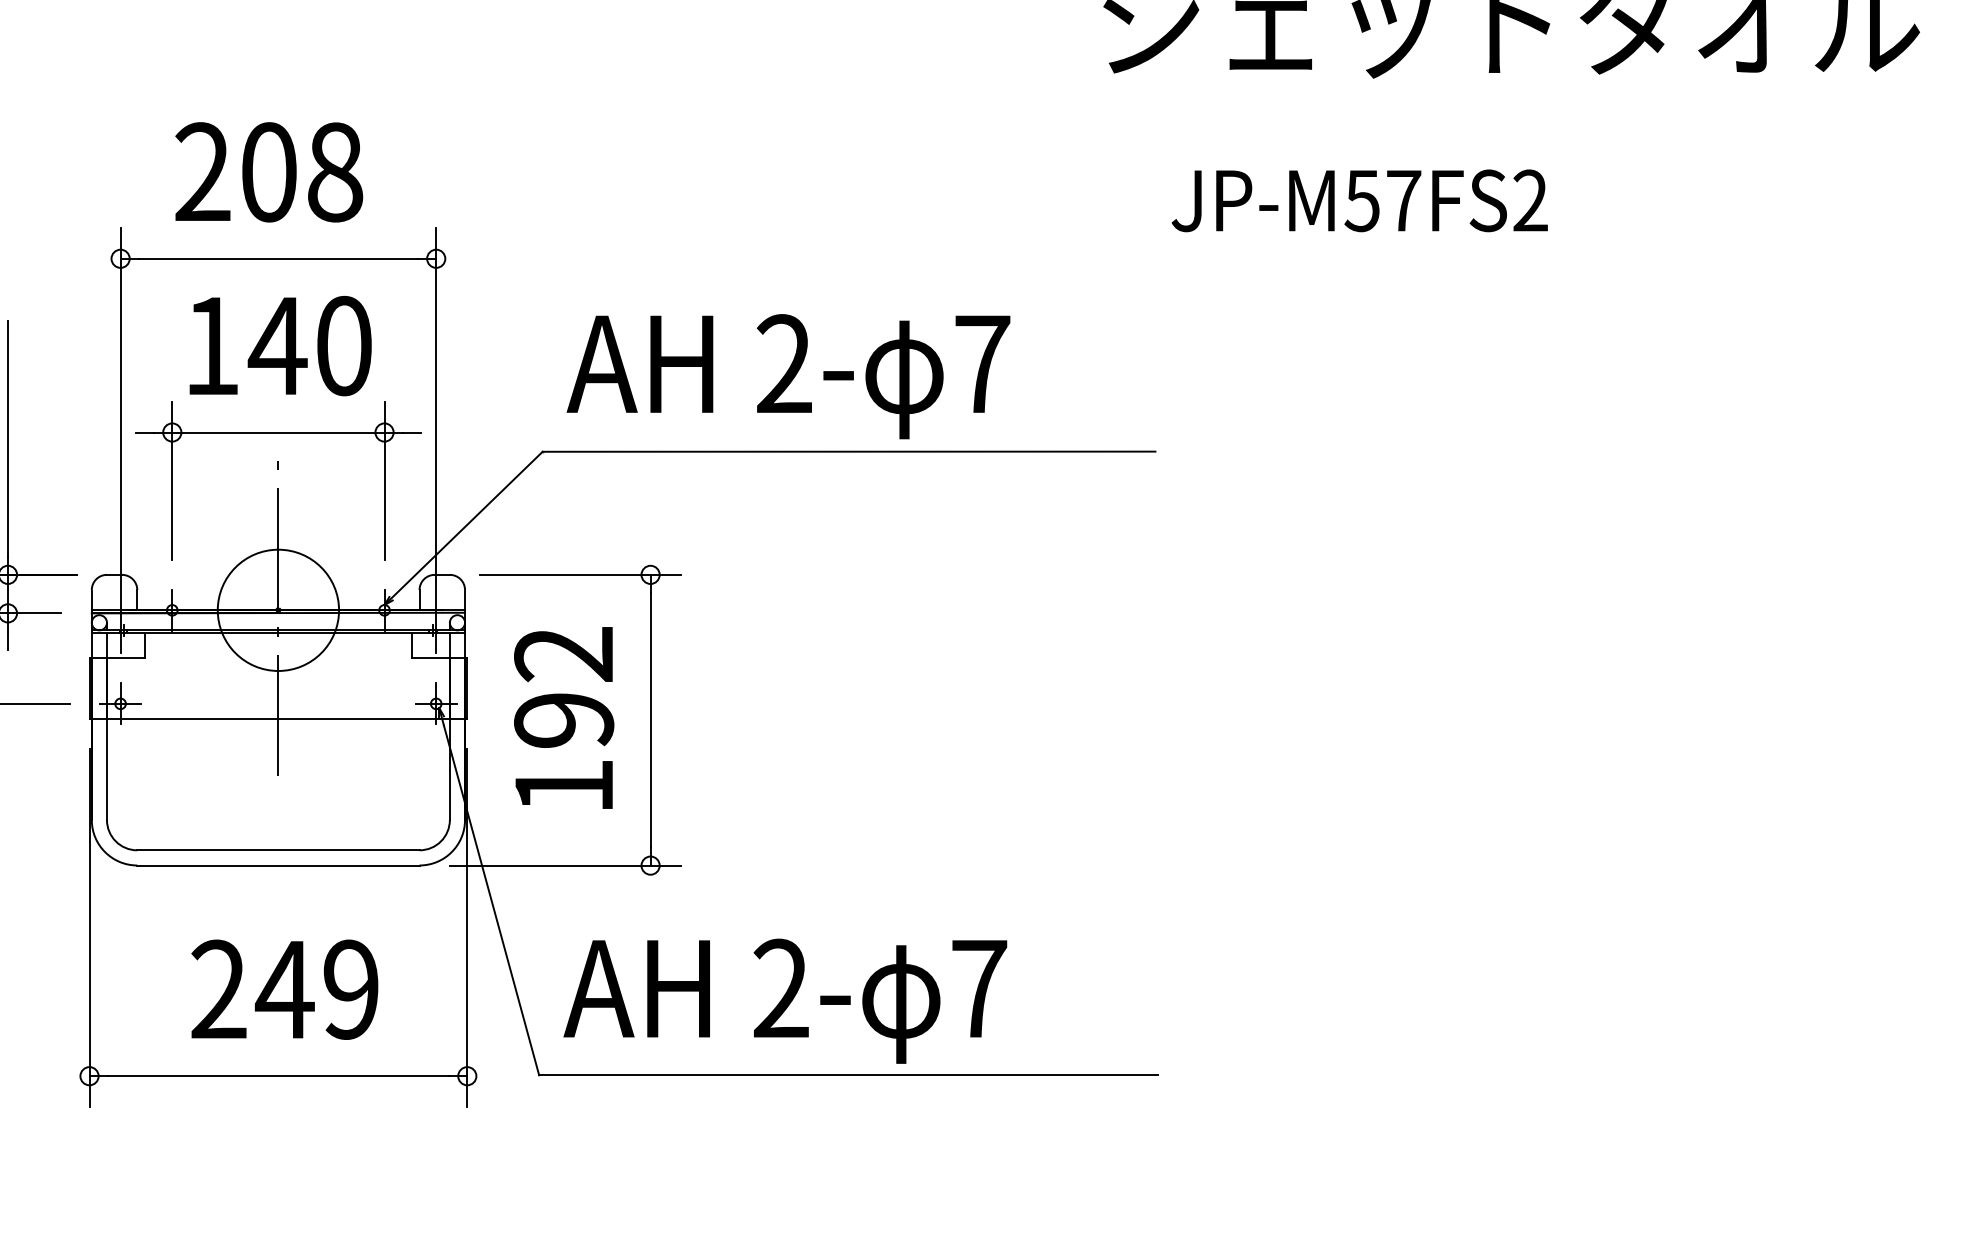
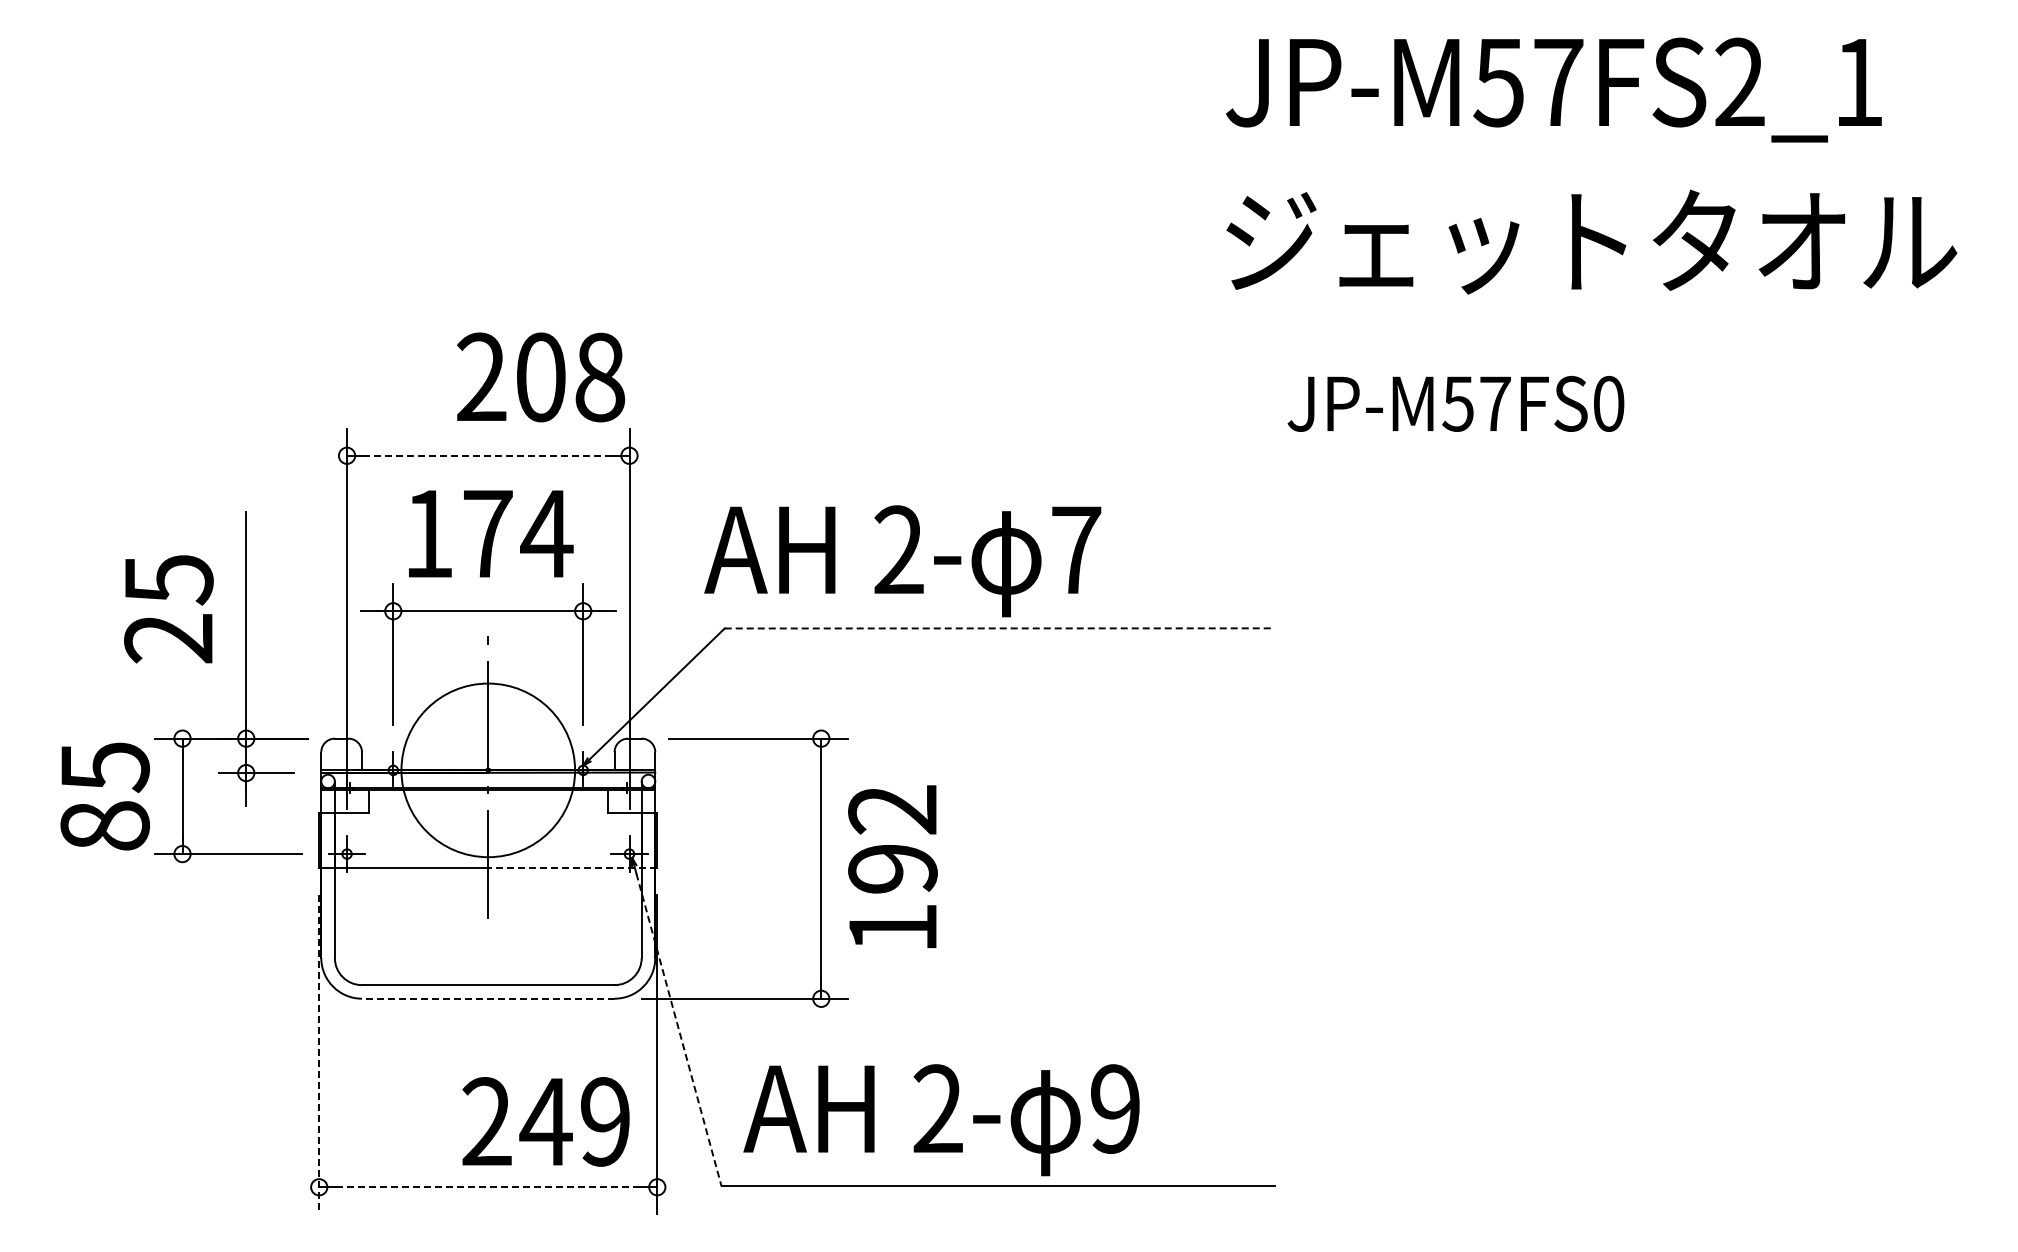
text: (268, 172) -> (540, 377), moved
text: (1530, 200) -> (1608, 403), JP-M57FS2 -> JP-M57FS0
line: (278, 258) -> (488, 455), solid -> dashed
text: (309, 345) -> (516, 533), 140 -> 174
text: (788, 376) -> (902, 561), moved
line: (849, 451) -> (999, 628), solid -> dashed
circle: (278, 610) -> (488, 770), size x1.6
text: (563, 717) -> (892, 866), moved
line: (372, 718) -> (572, 867), solid -> dashed
line: (277, 865) -> (487, 998), solid -> dashed
line: (492, 901) -> (679, 1030), solid -> dashed
line: (89, 927) -> (319, 1054), solid -> dashed
text: (979, 988) -> (1115, 1108), 7 -> 9
text: (284, 989) -> (545, 1121), moved
line: (278, 1076) -> (488, 1187), solid -> dashed

